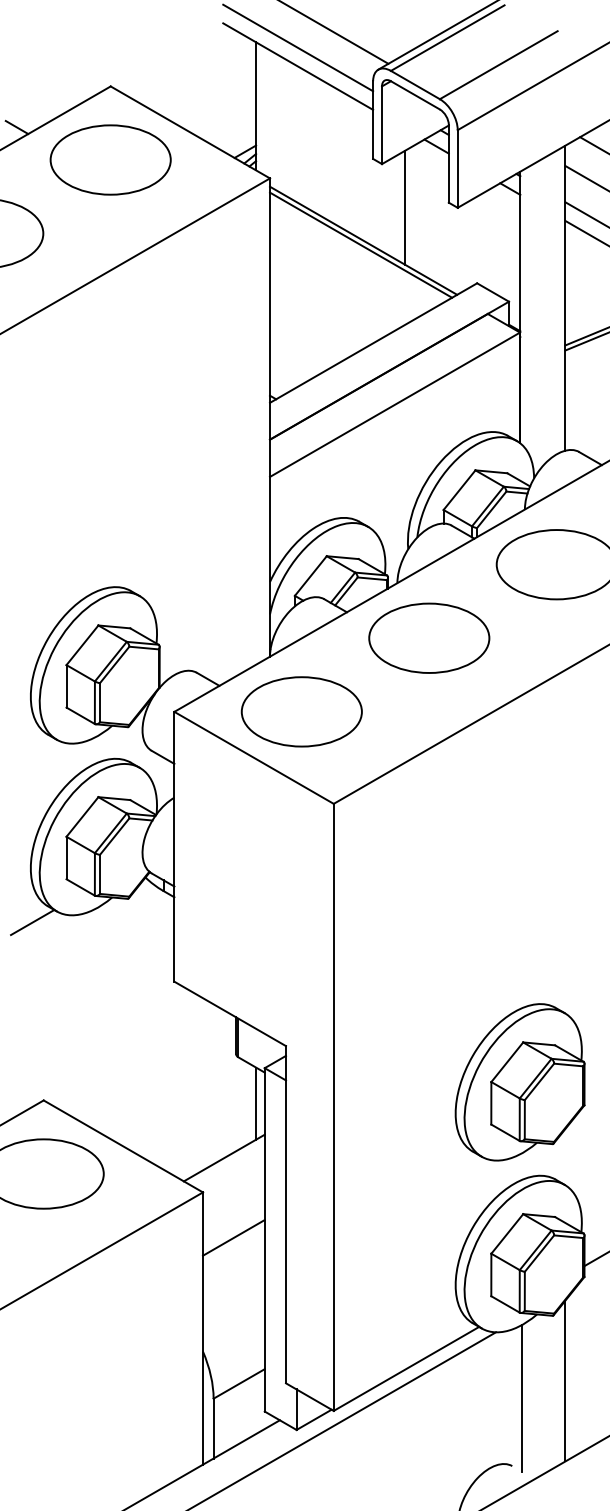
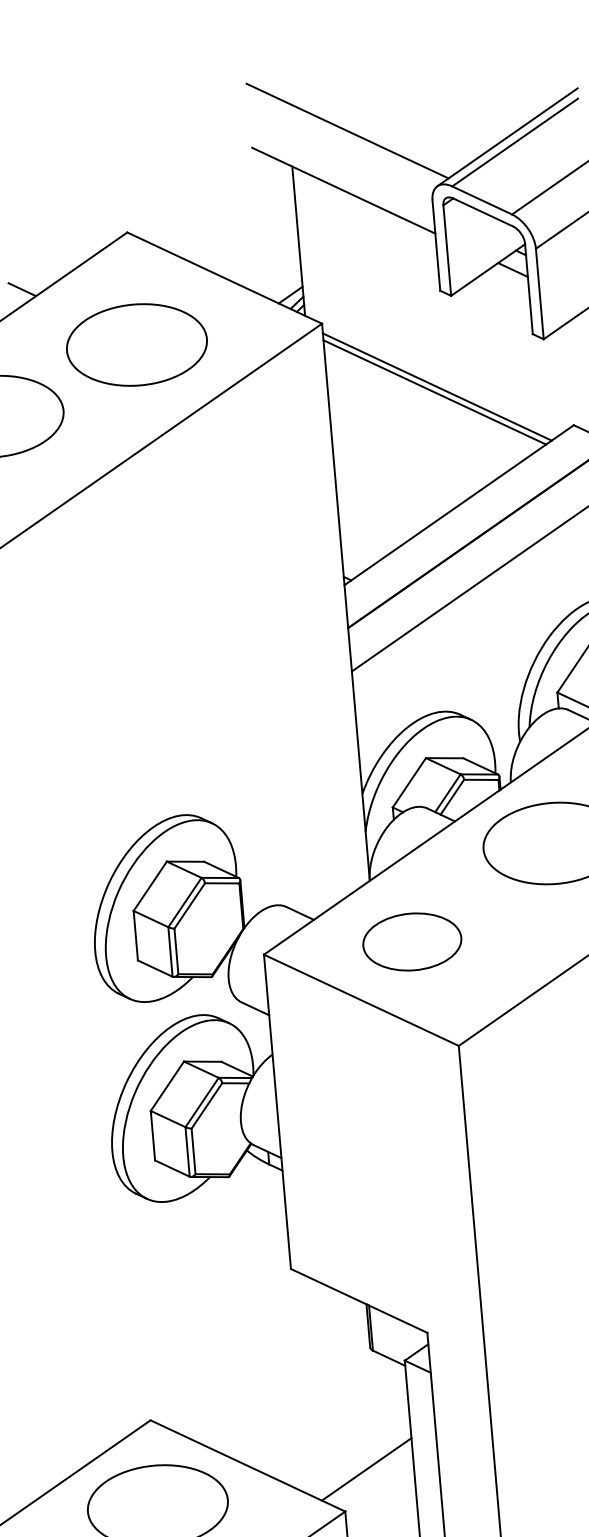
line: (298, 47) -> (342, 168), removed
part: (110, 159) -> (136, 344), moved
line: (404, 207) -> (481, 344), removed
part: (301, 711) -> (412, 941), size x0.7
line: (32, 922) -> (119, 1214), removed
line: (256, 1103) -> (398, 1402), removed

